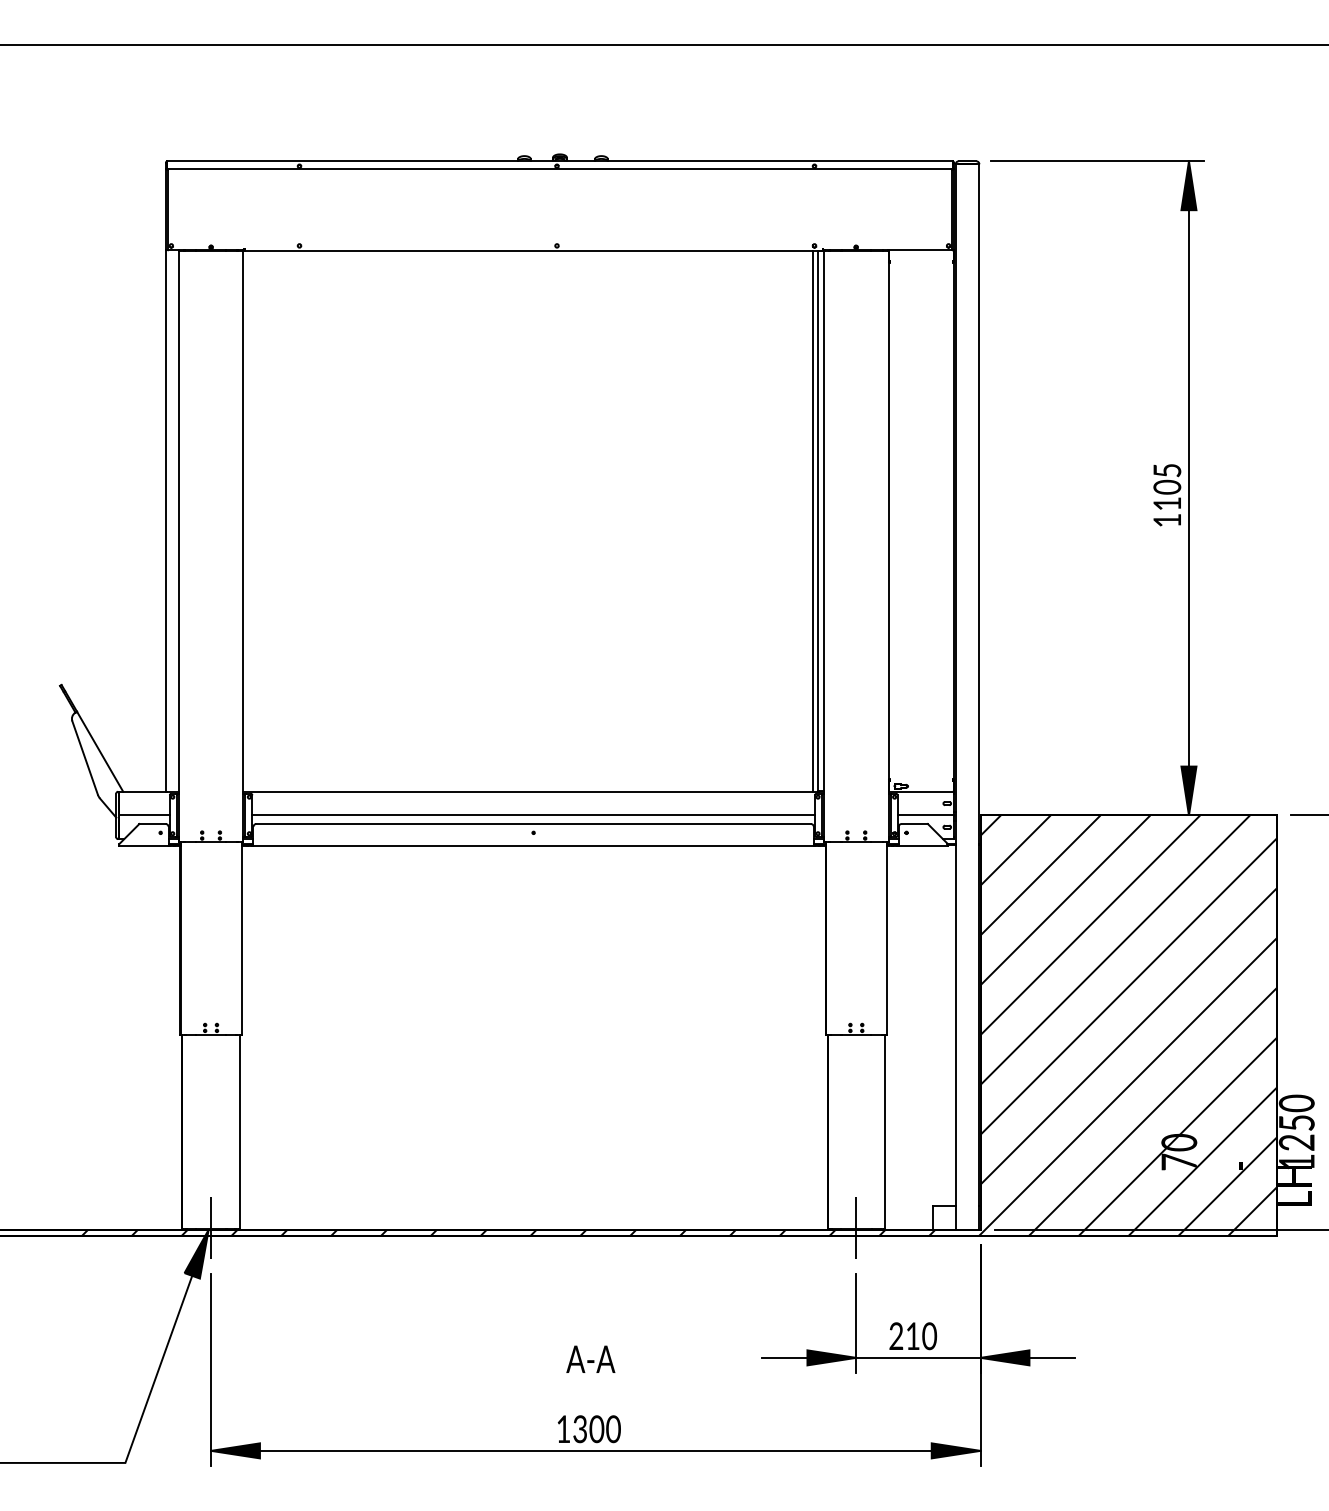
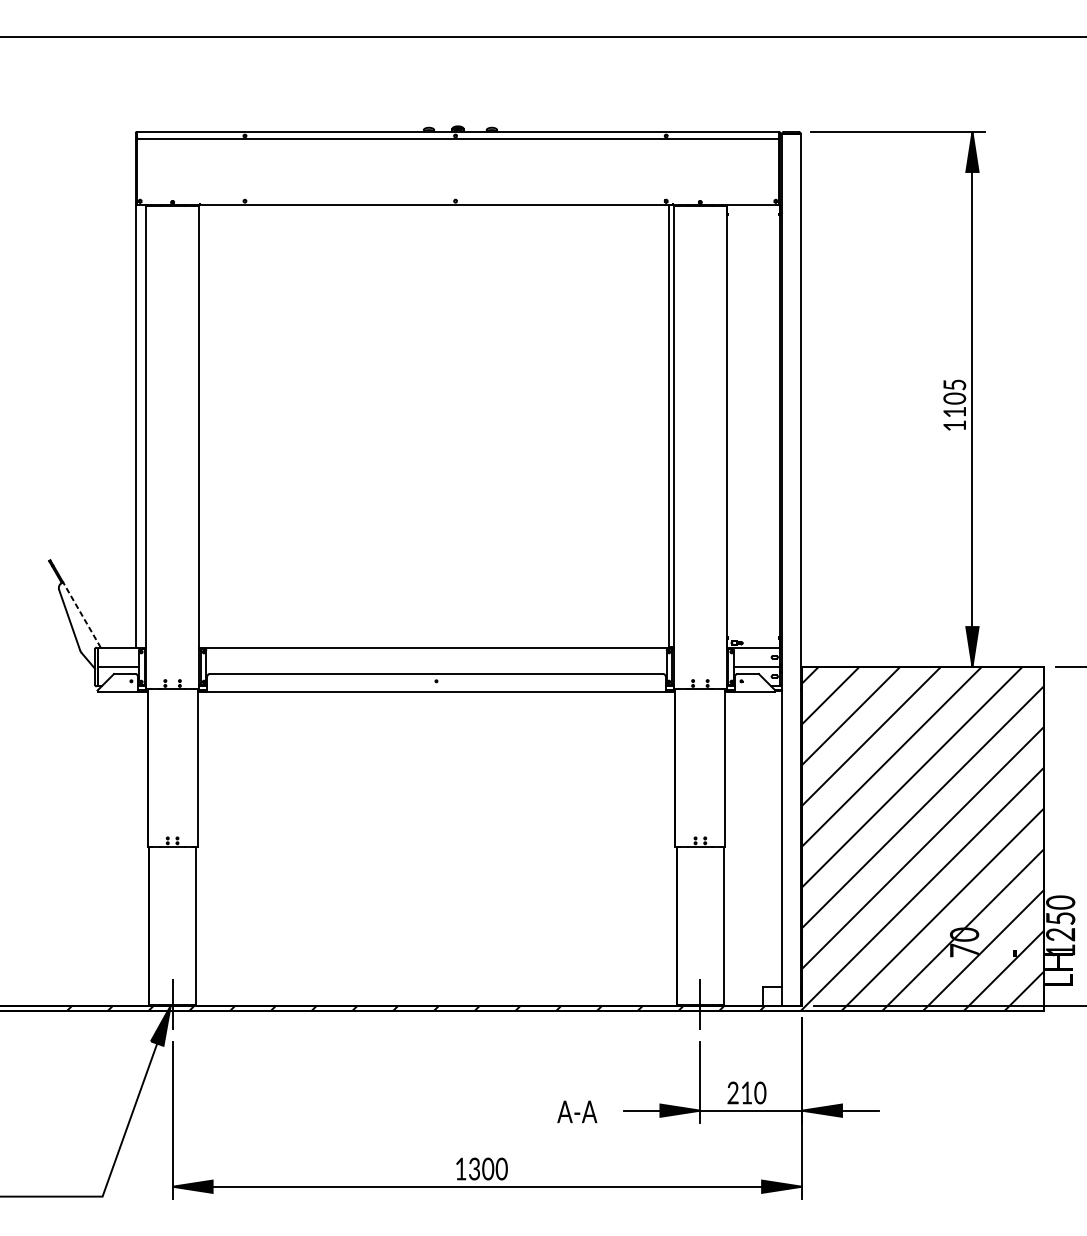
line: (813, 520) -> (665, 425), removed
line: (99, 751) -> (81, 614), solid -> dashed
line: (533, 815) -> (436, 667), removed
text: (590, 1358) -> (577, 1111), moved

